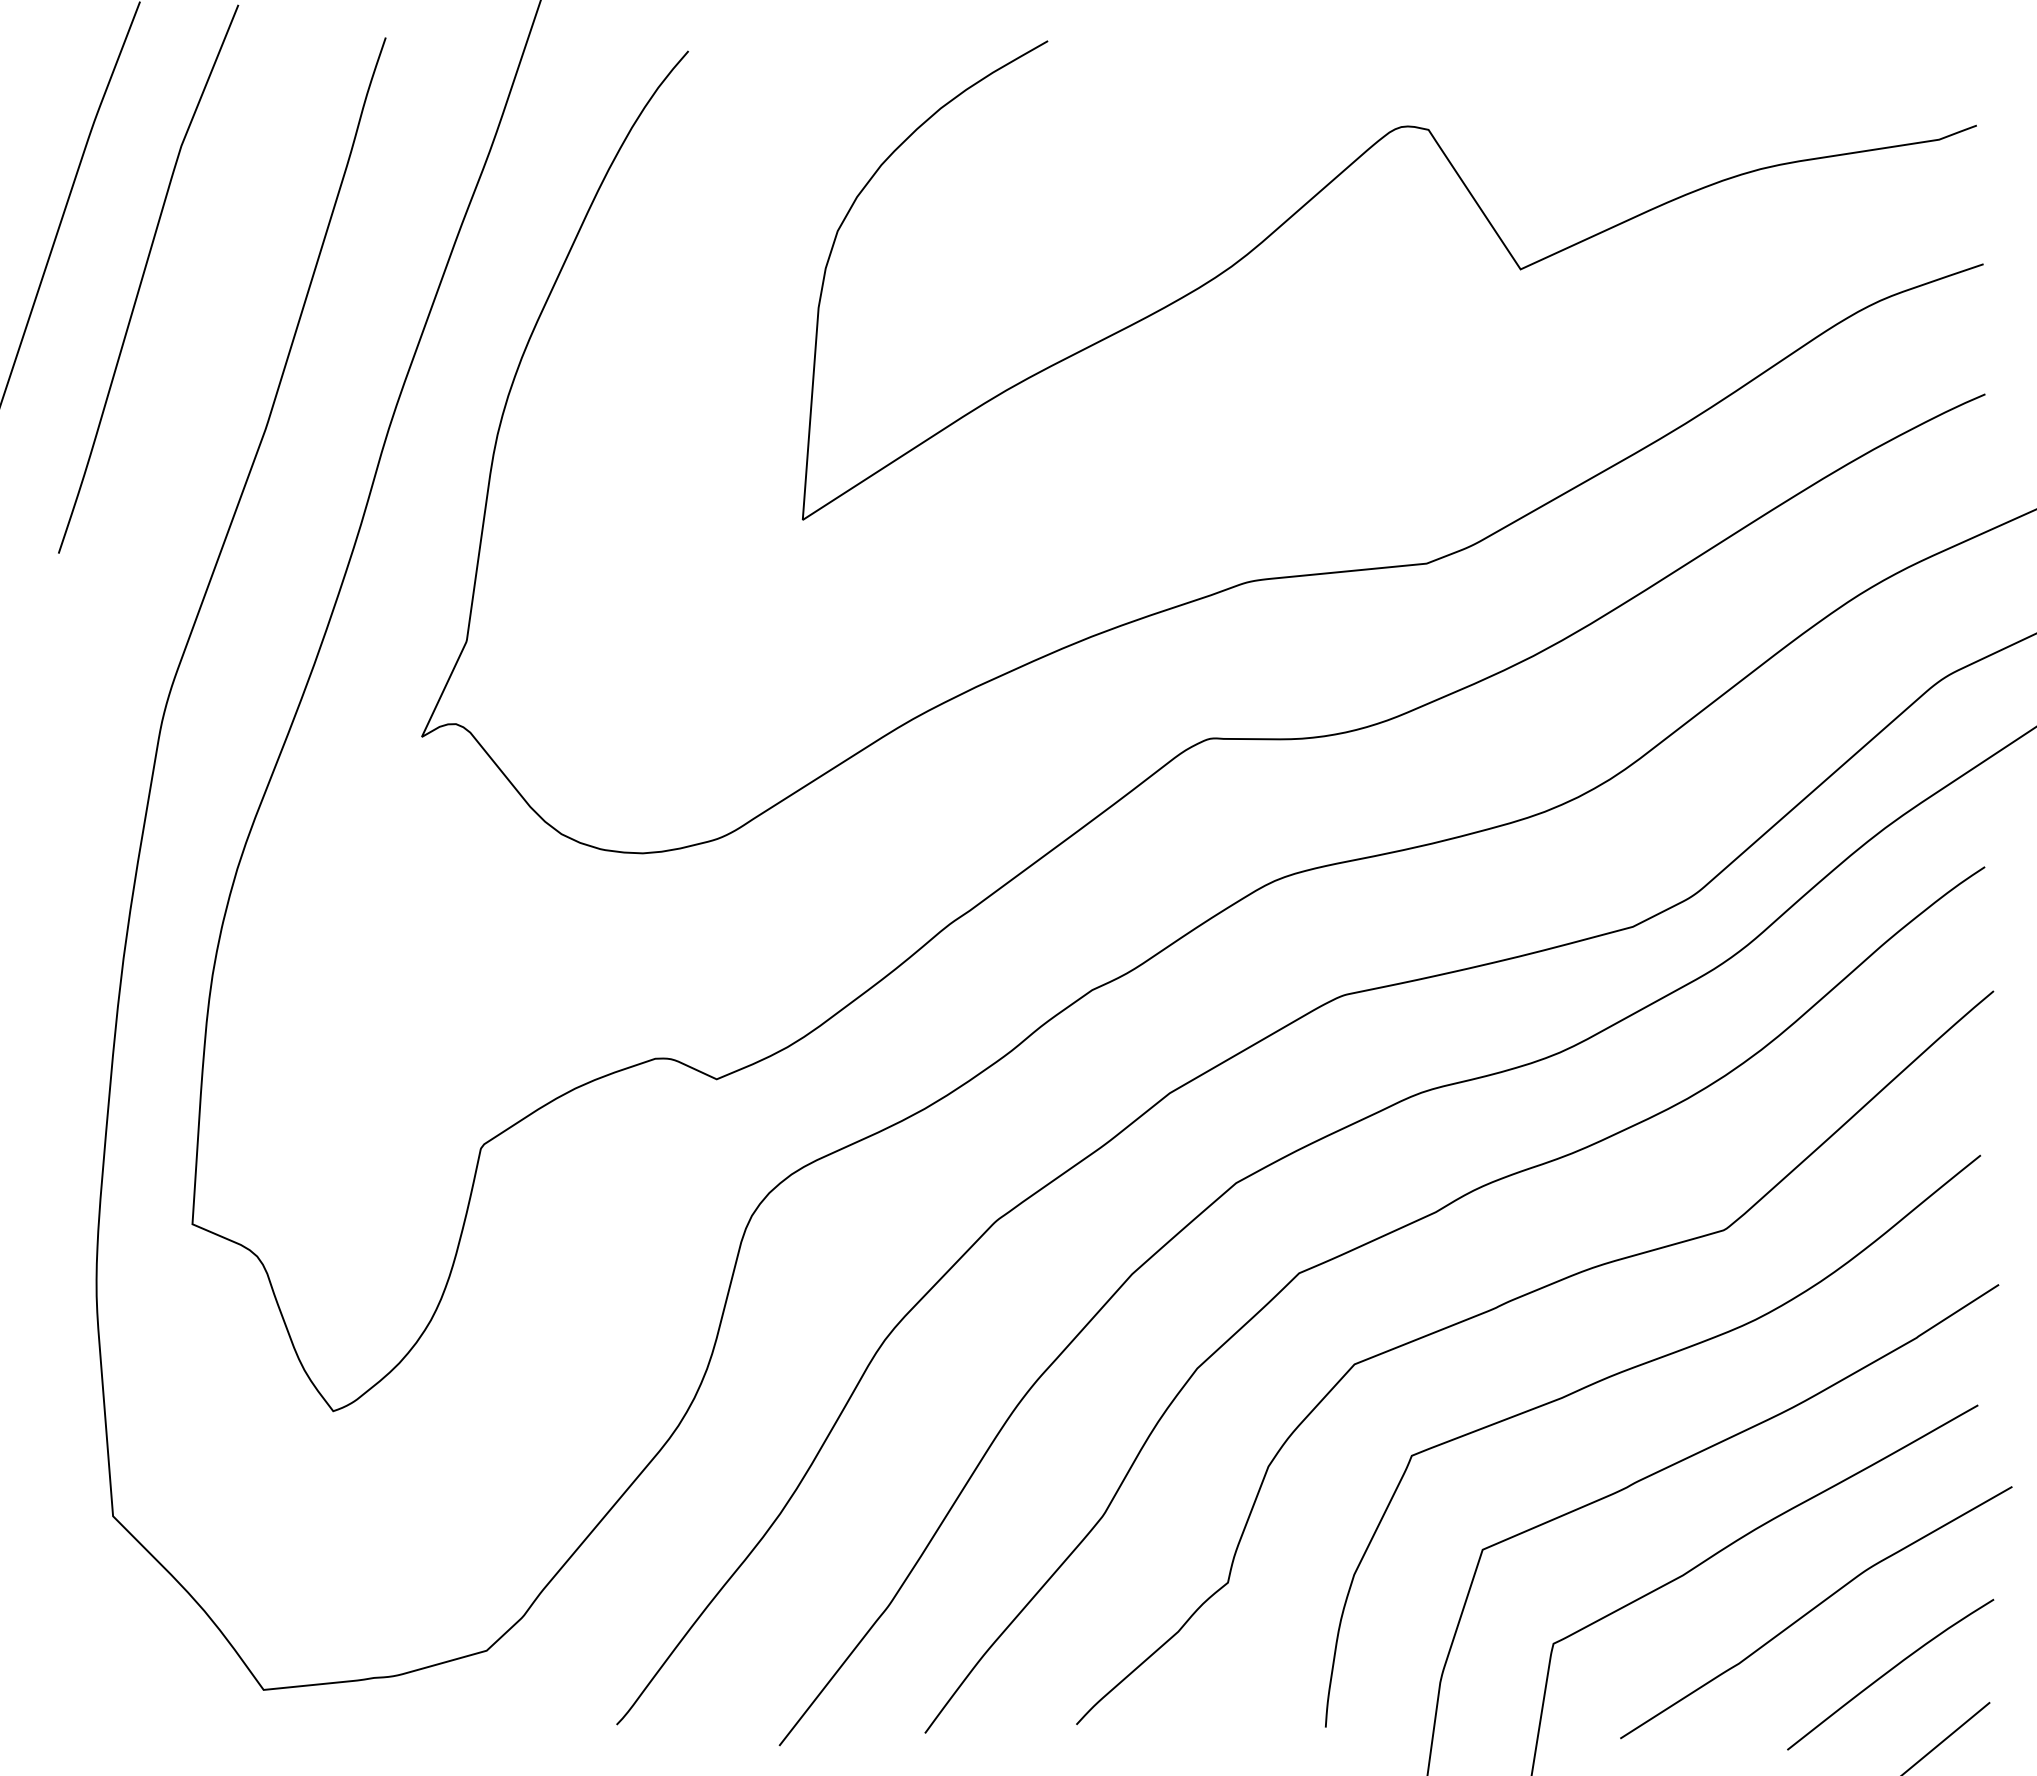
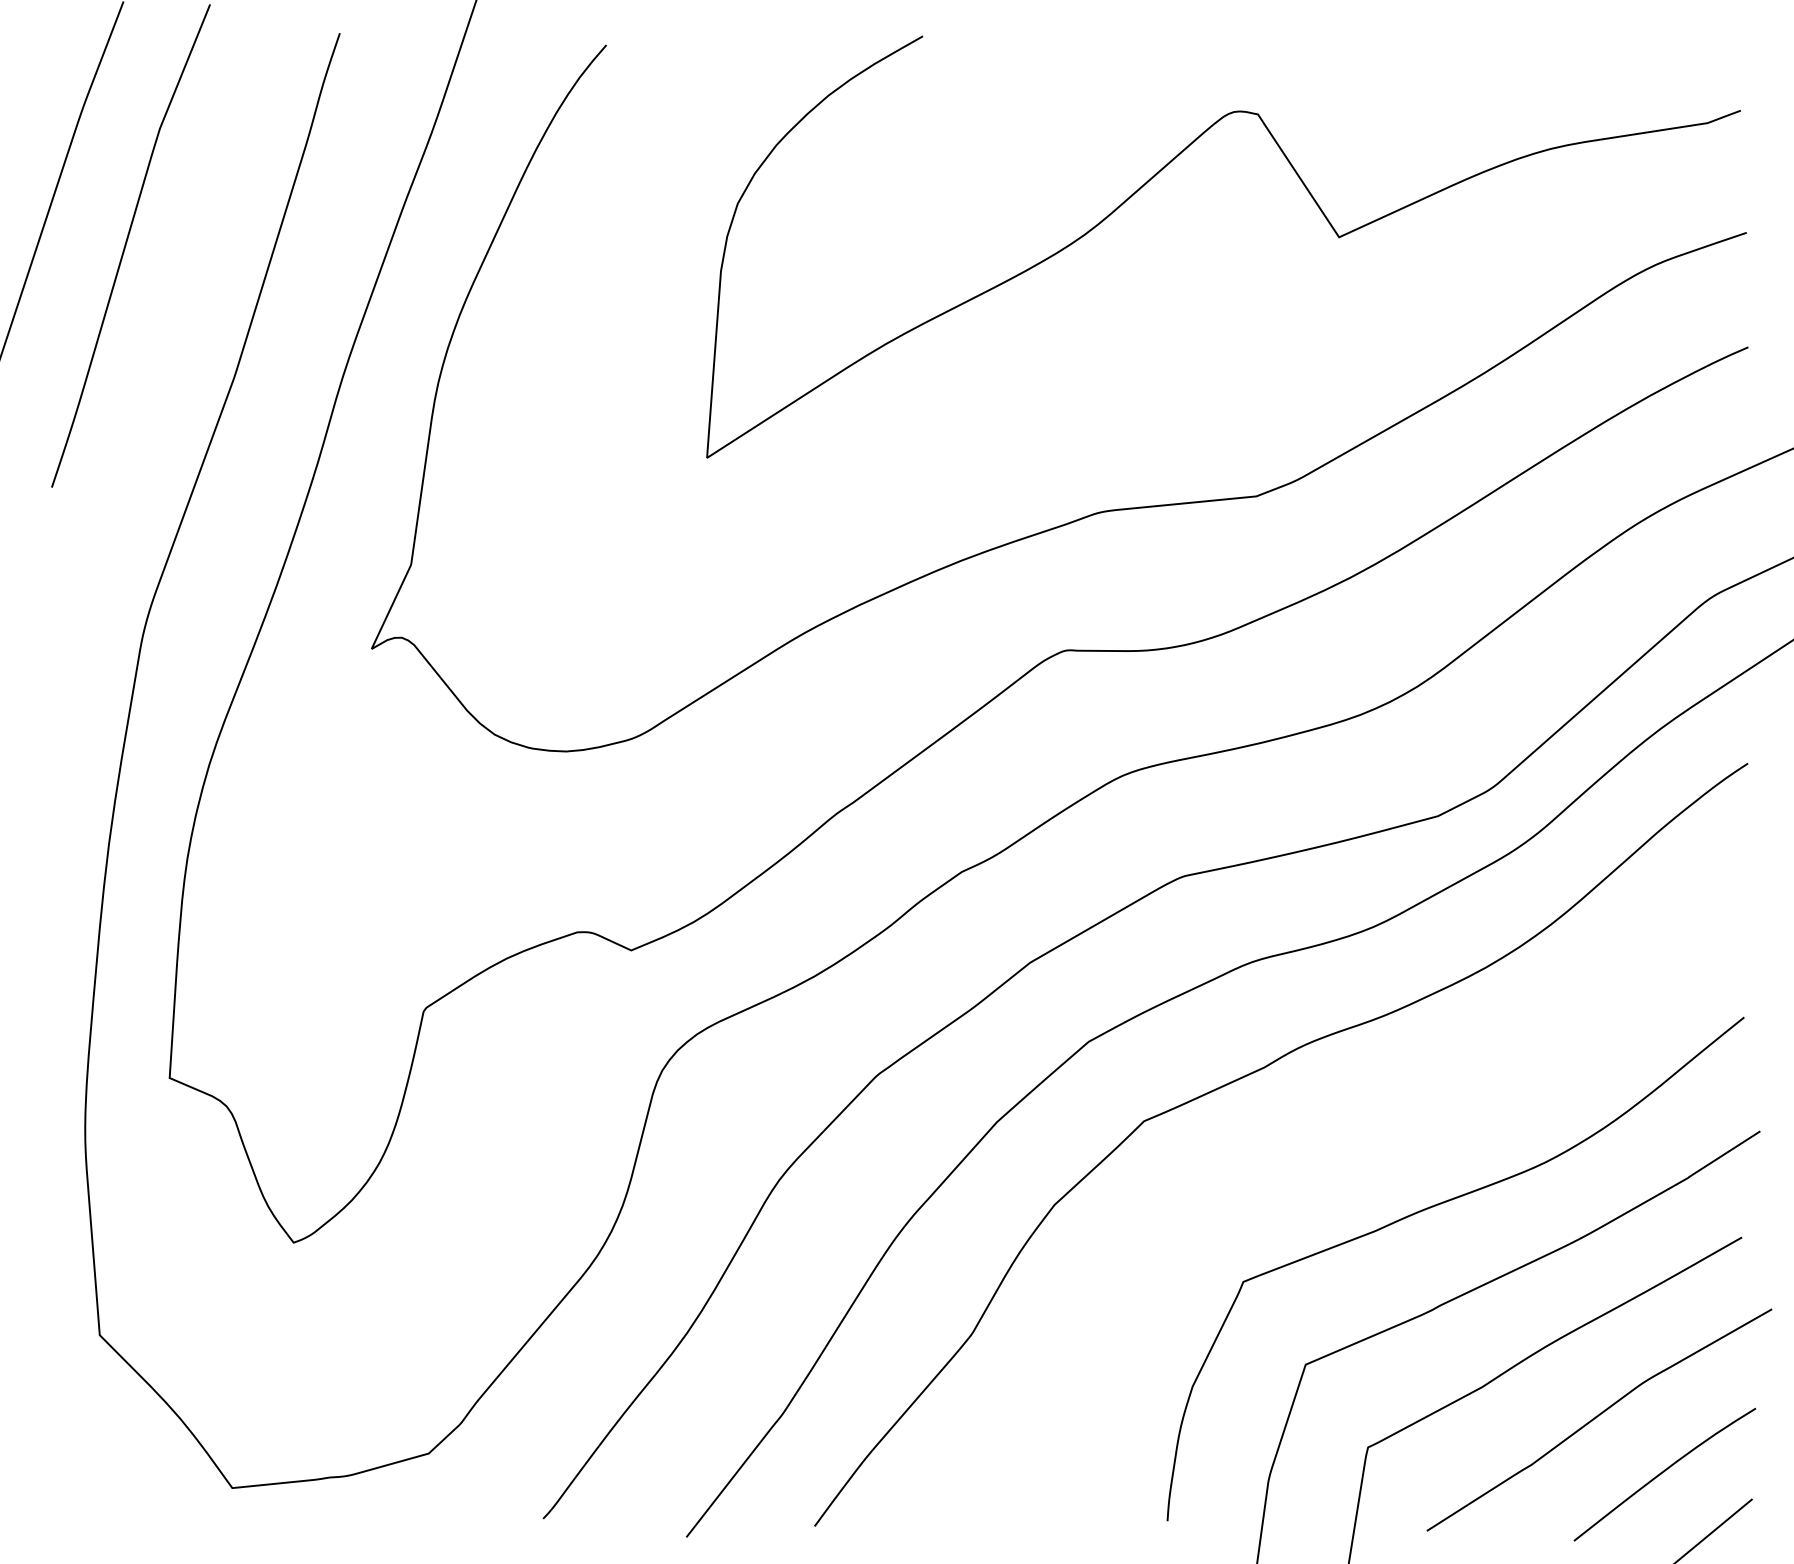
curve: (1512, 1301) -> (1331, 1146), removed

